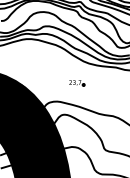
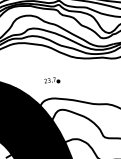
part: (77, 83) -> (52, 80), moved

